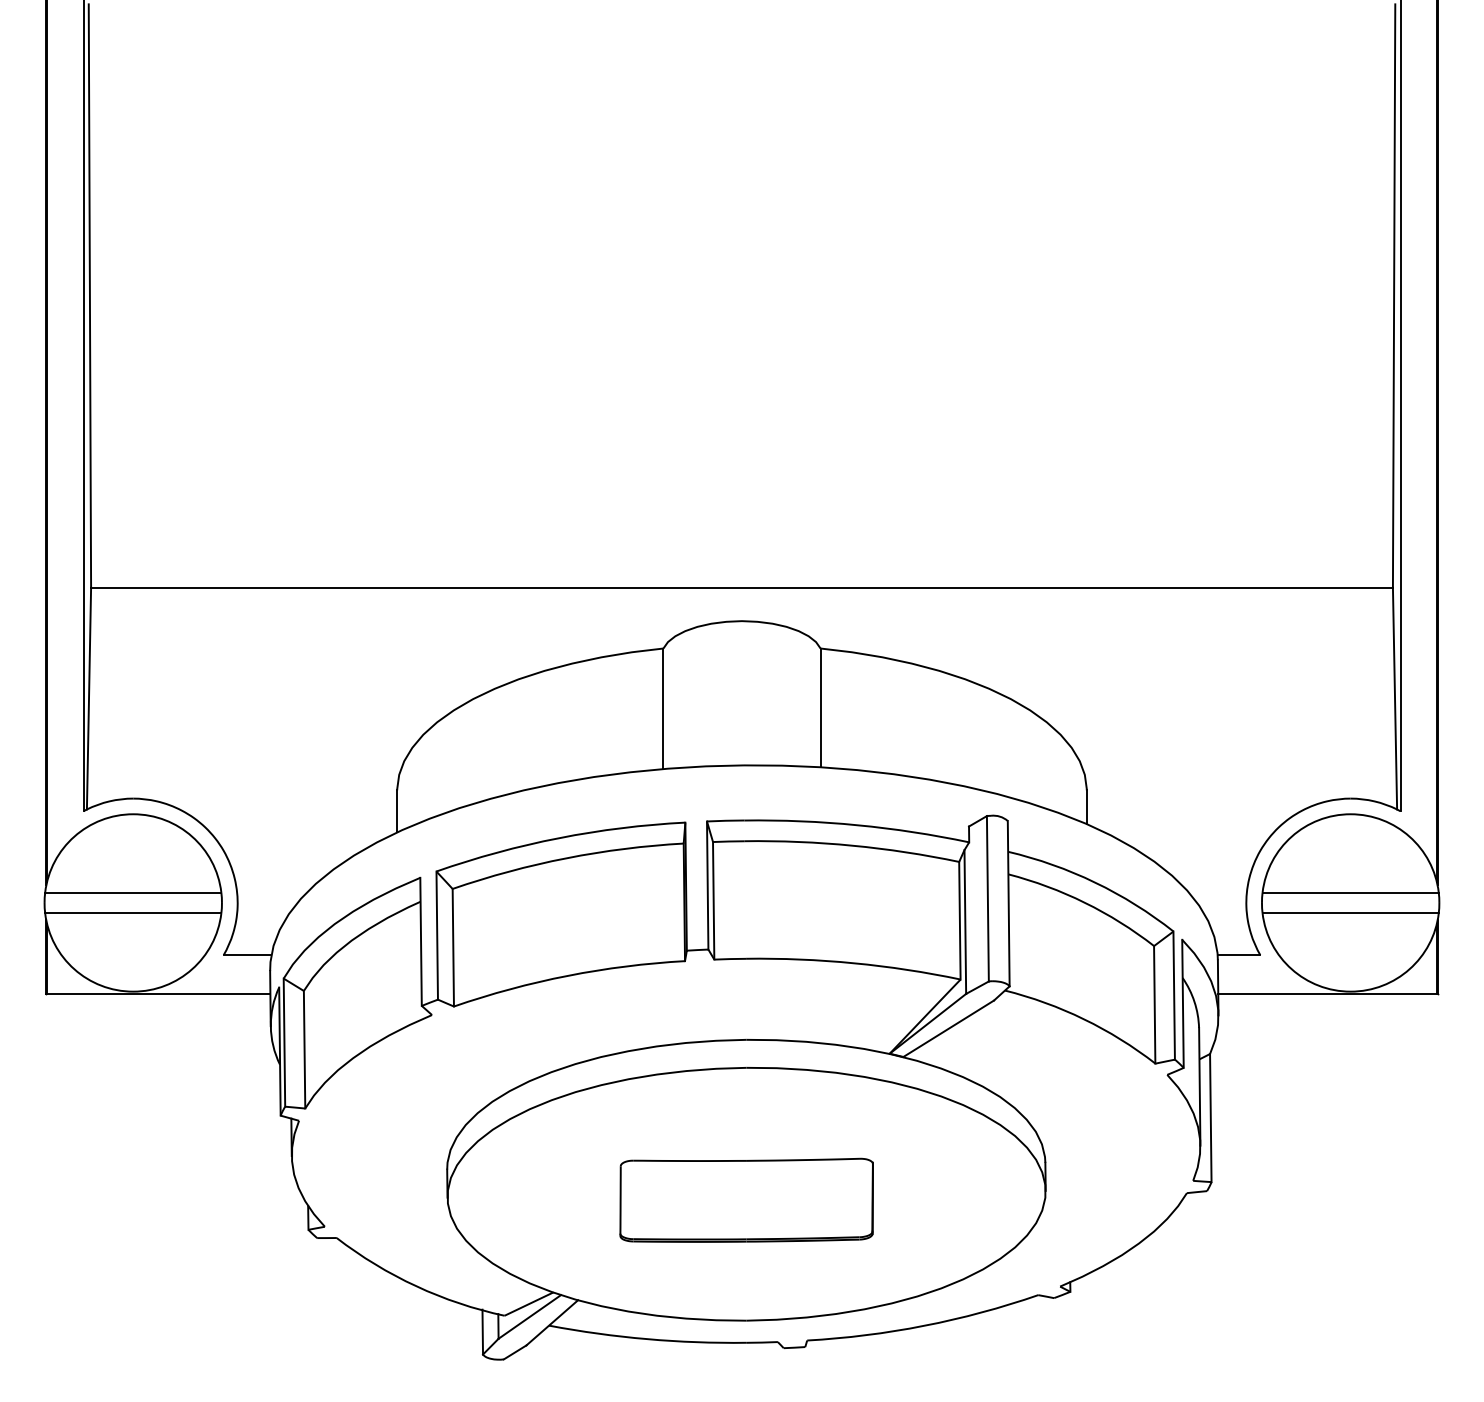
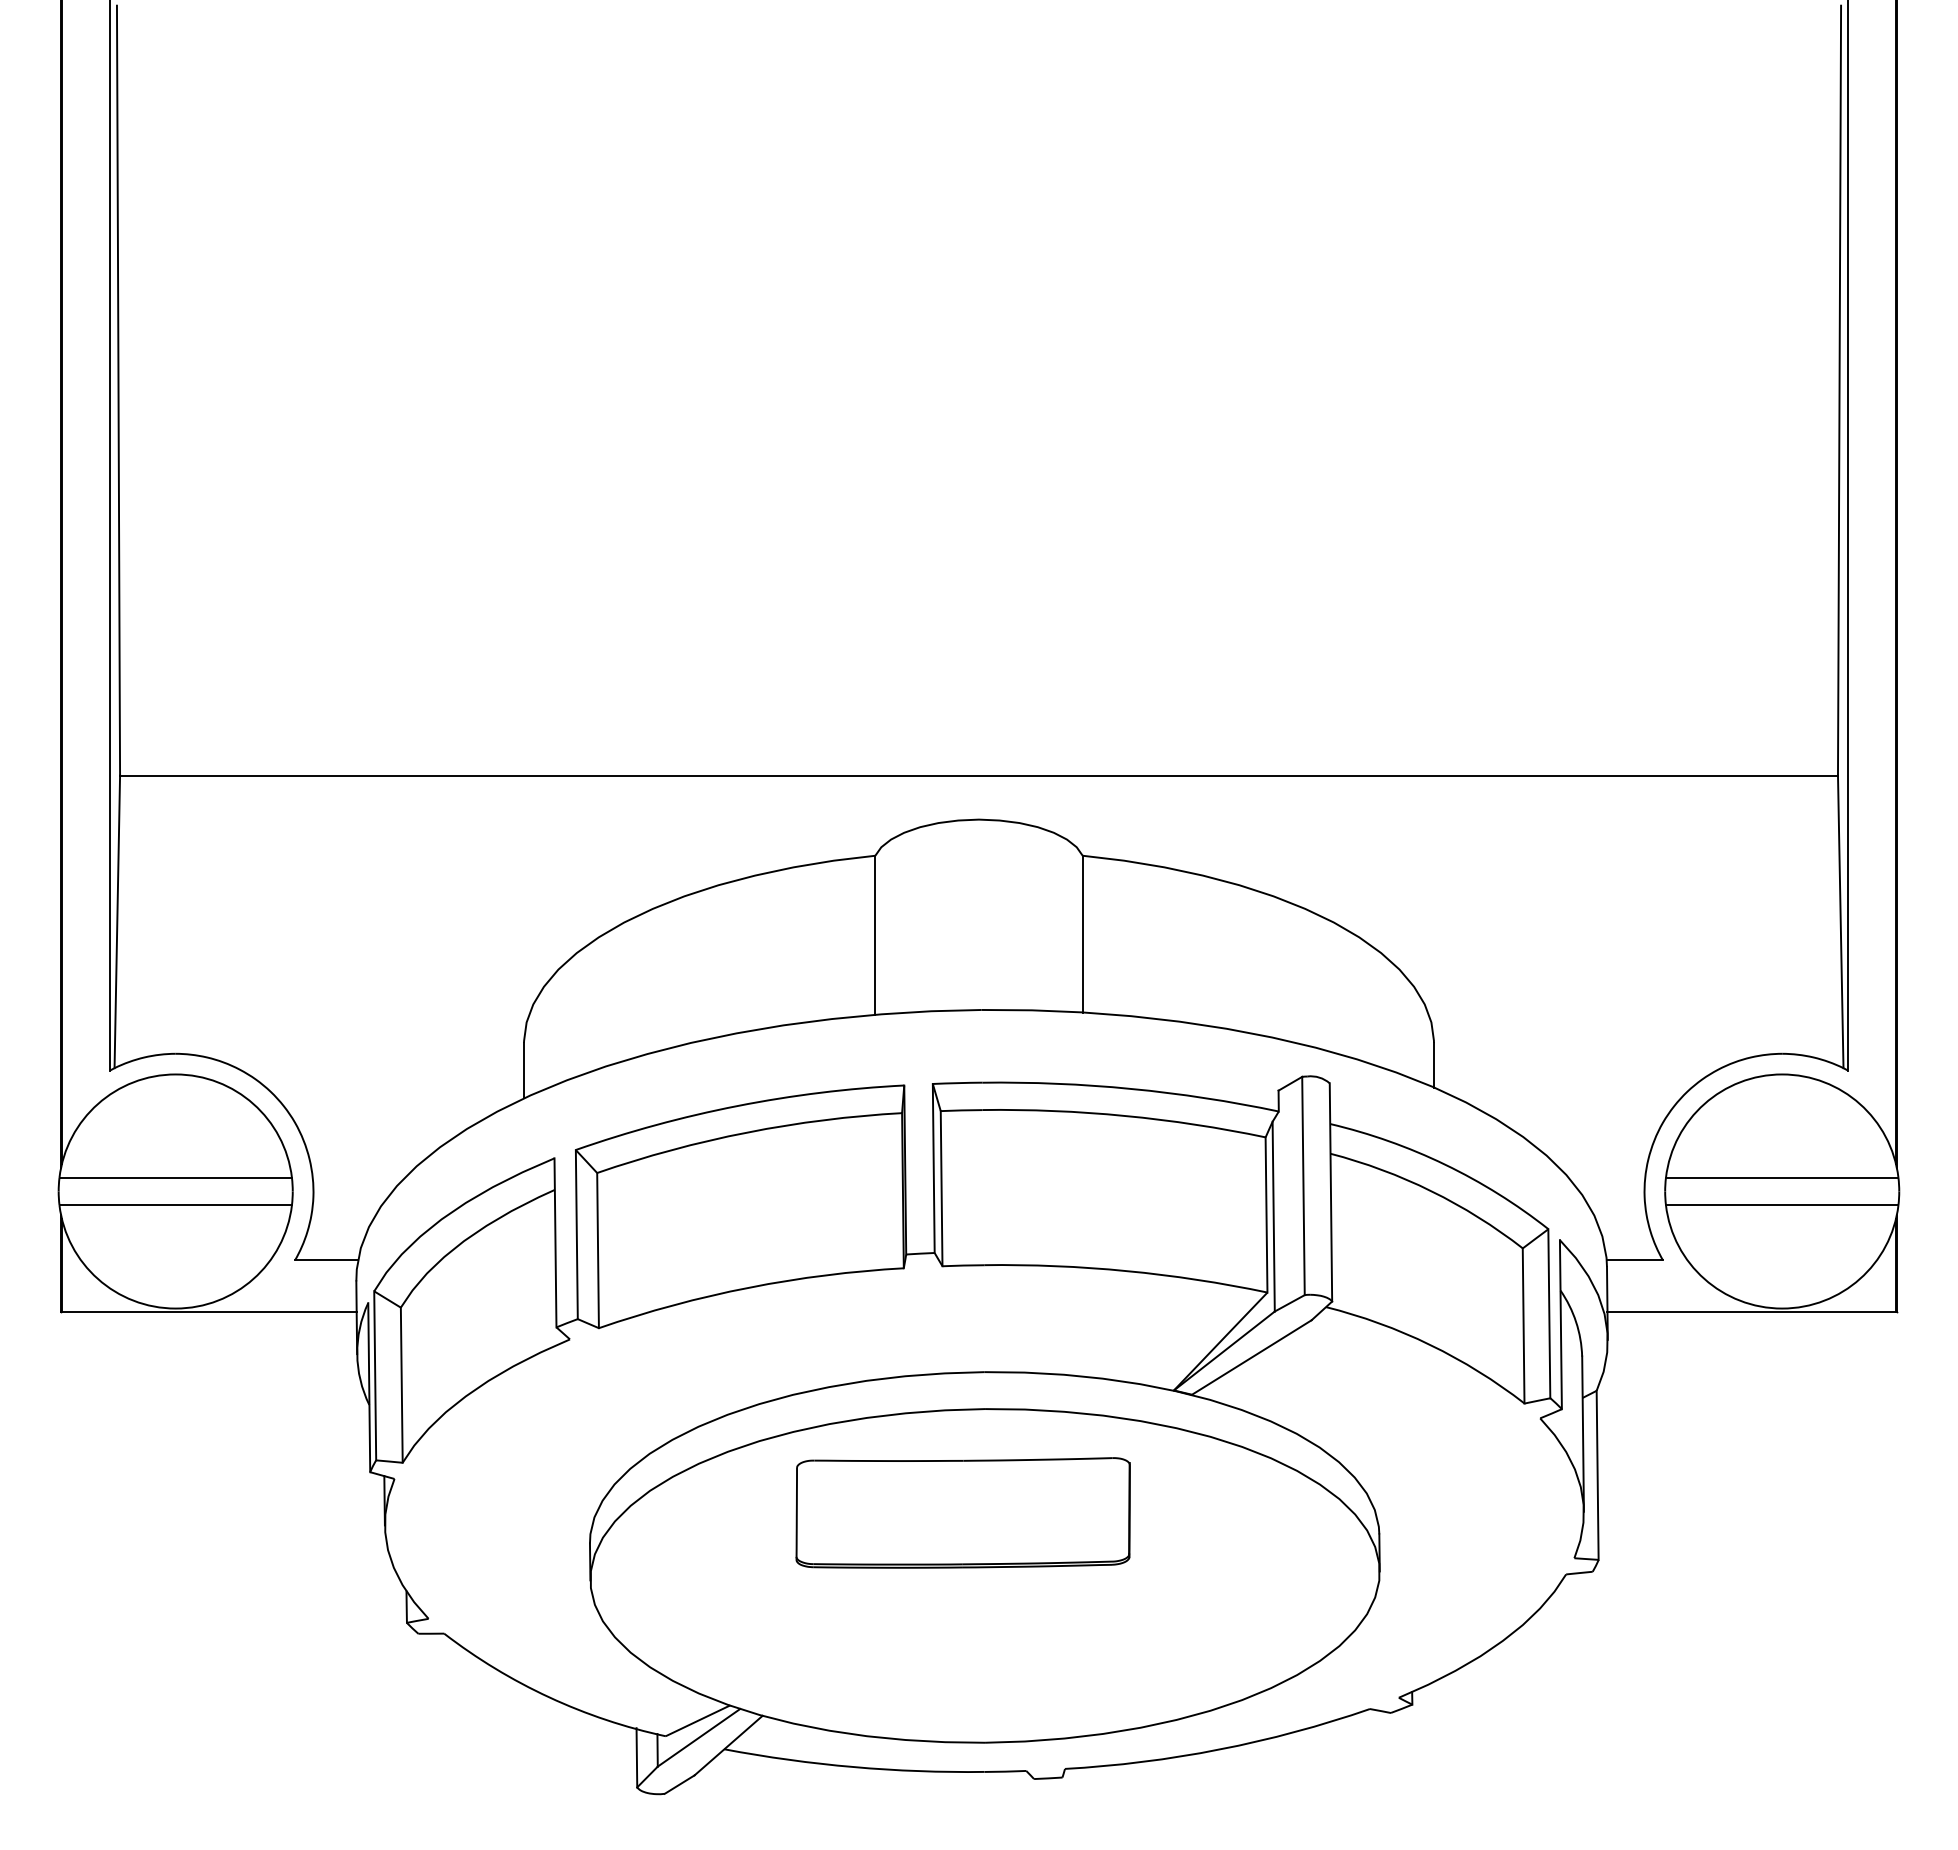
part: (746, 1200) -> (962, 1512), moved

